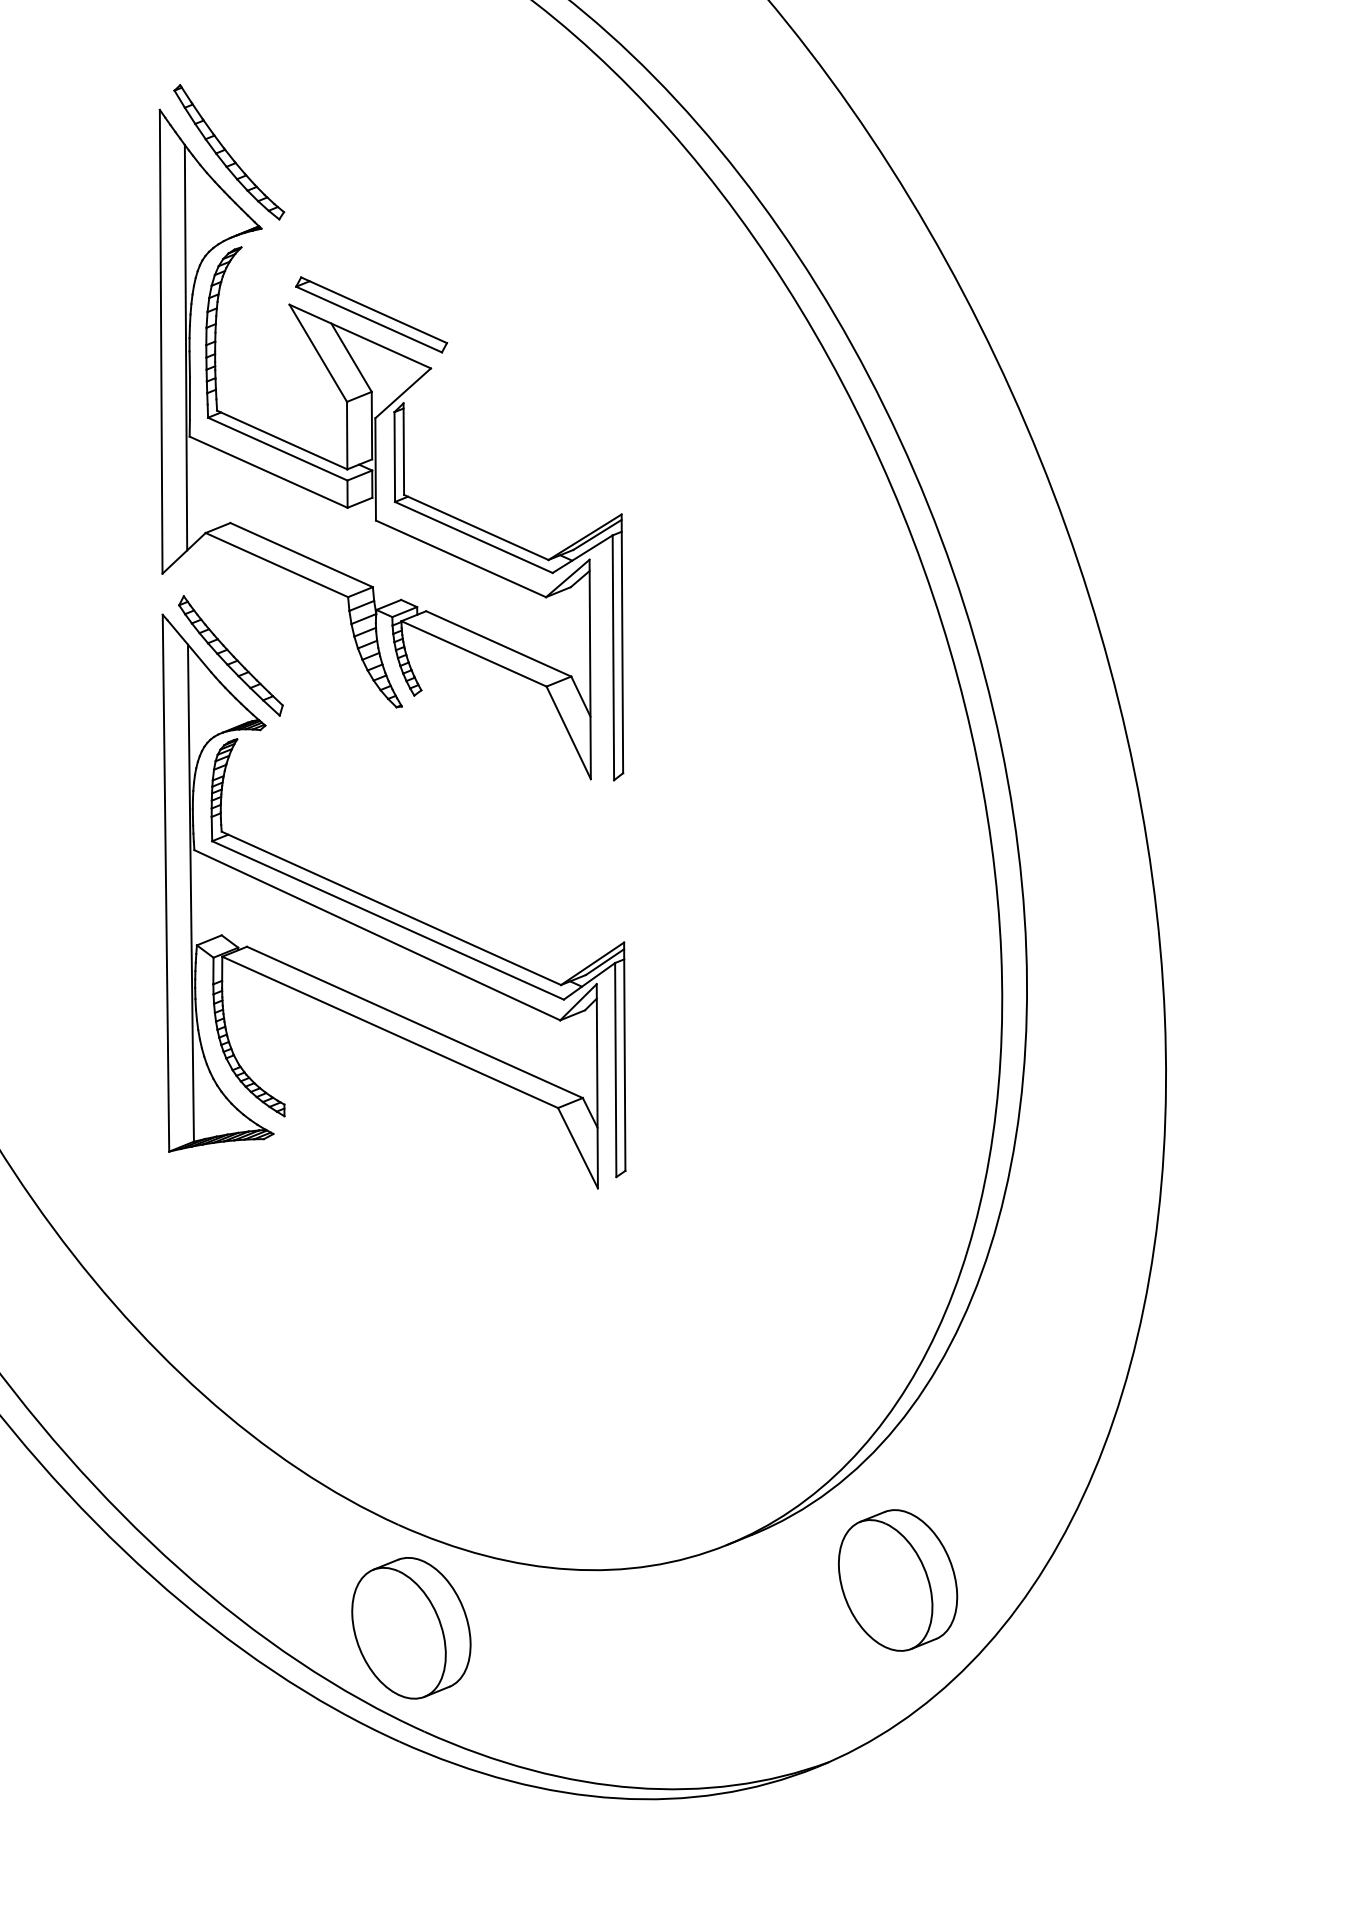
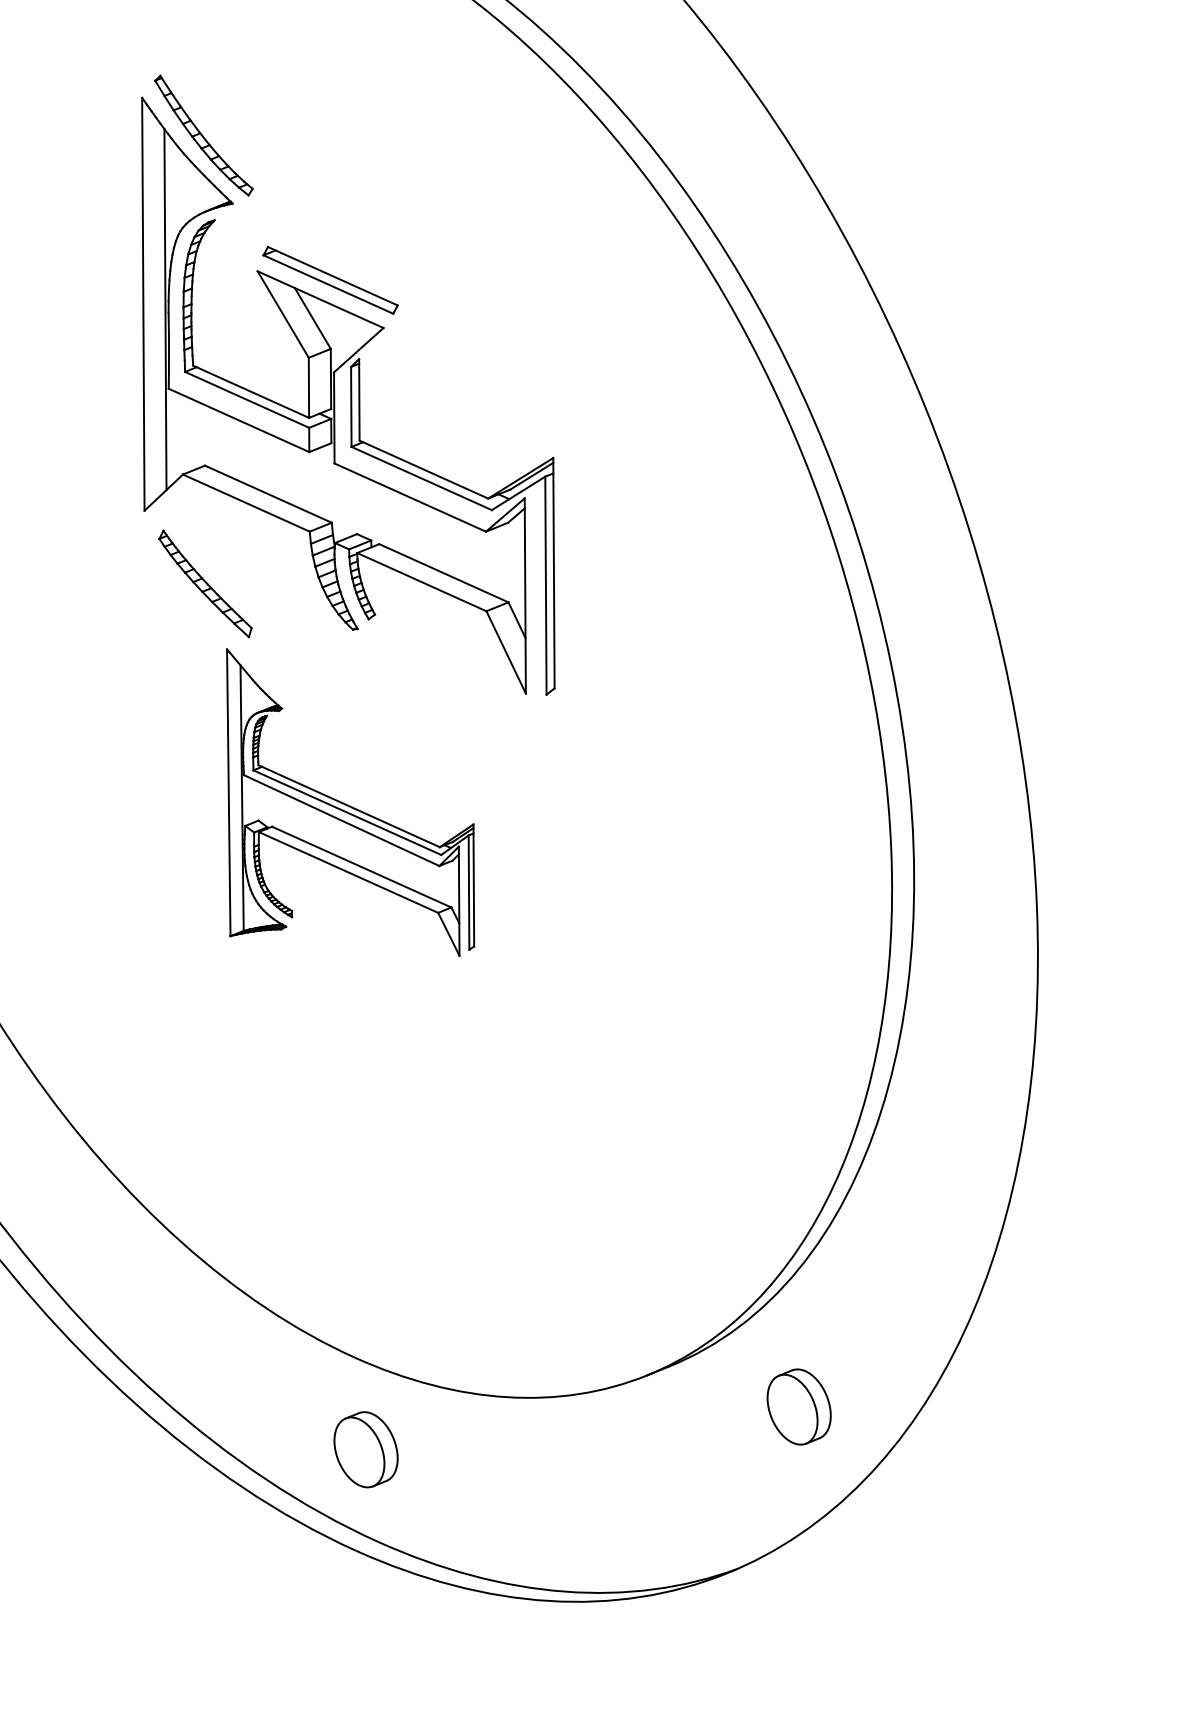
part: (393, 901) -> (350, 802), size x0.6
part: (897, 1579) -> (798, 1406), size x0.6
part: (410, 1628) -> (365, 1449), size x0.6

